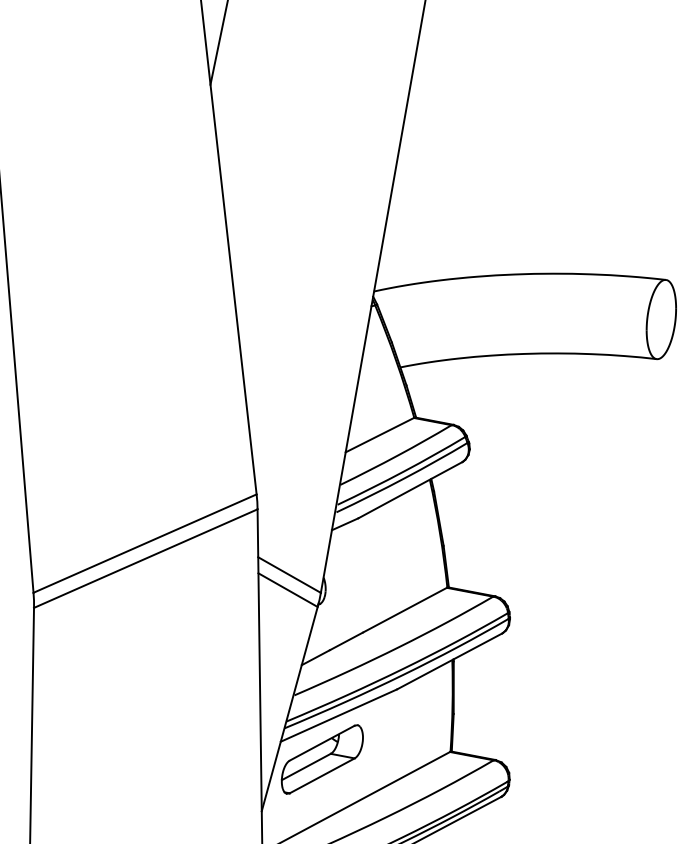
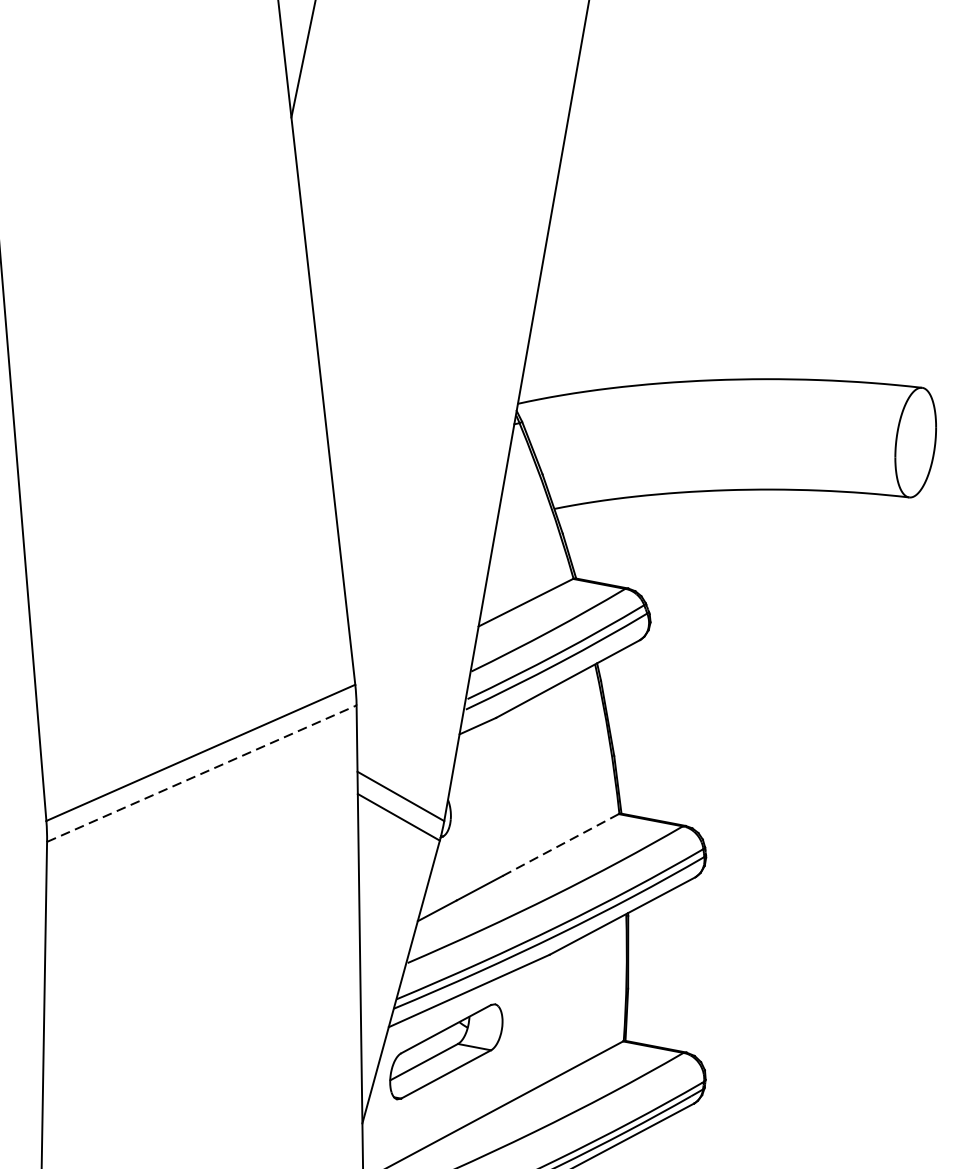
line: (146, 558) -> (202, 773), solid -> dashed
line: (404, 610) -> (560, 845), solid -> dashed

